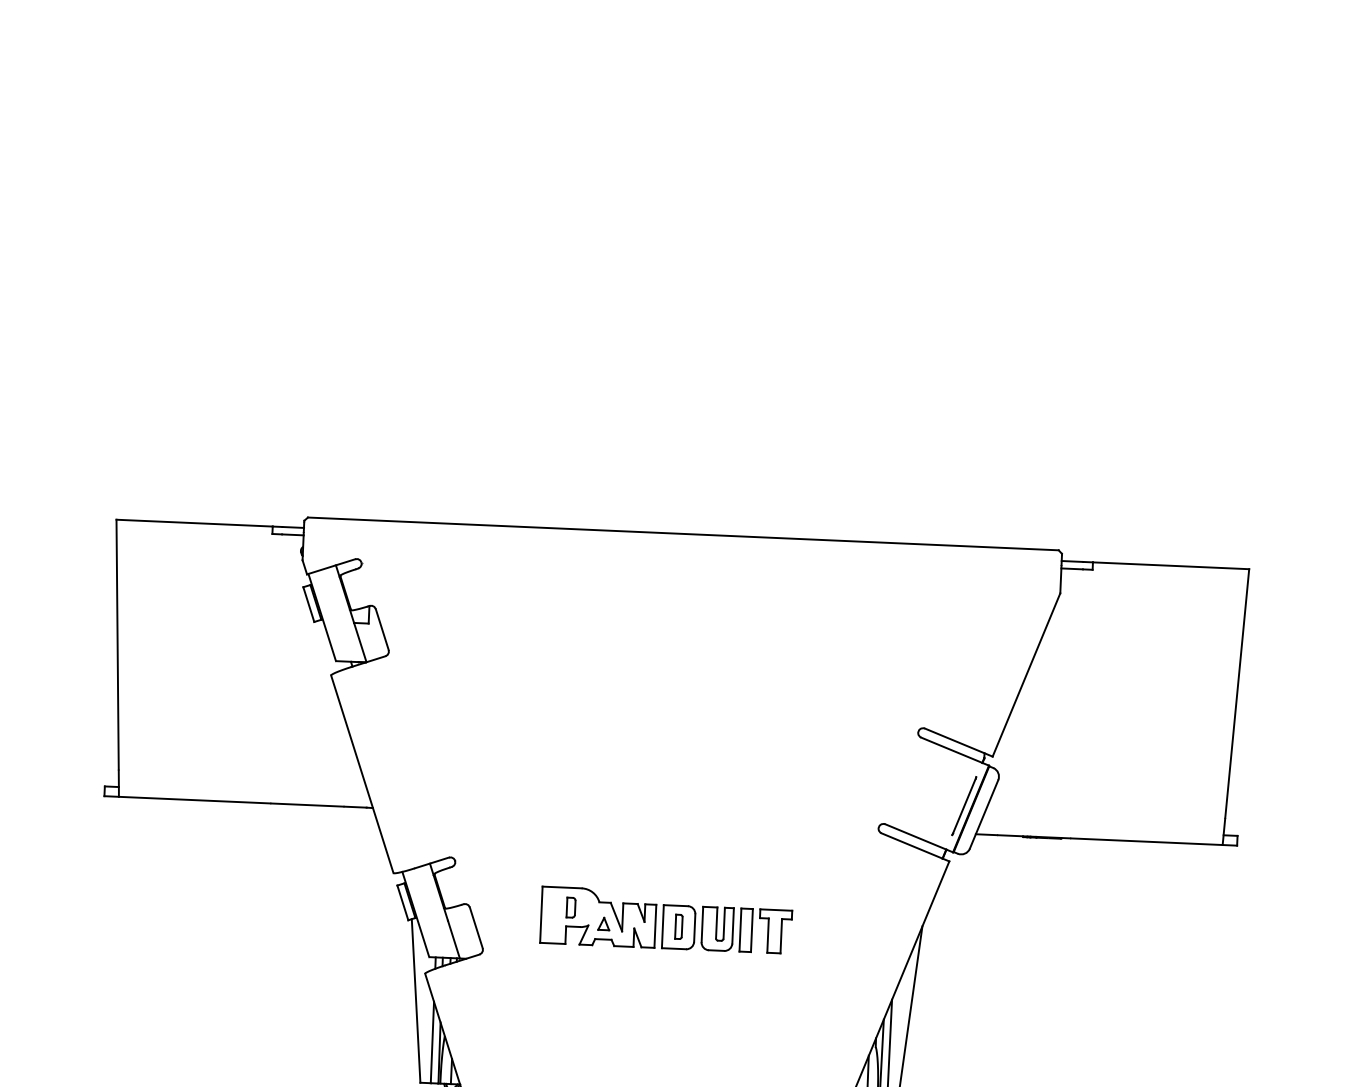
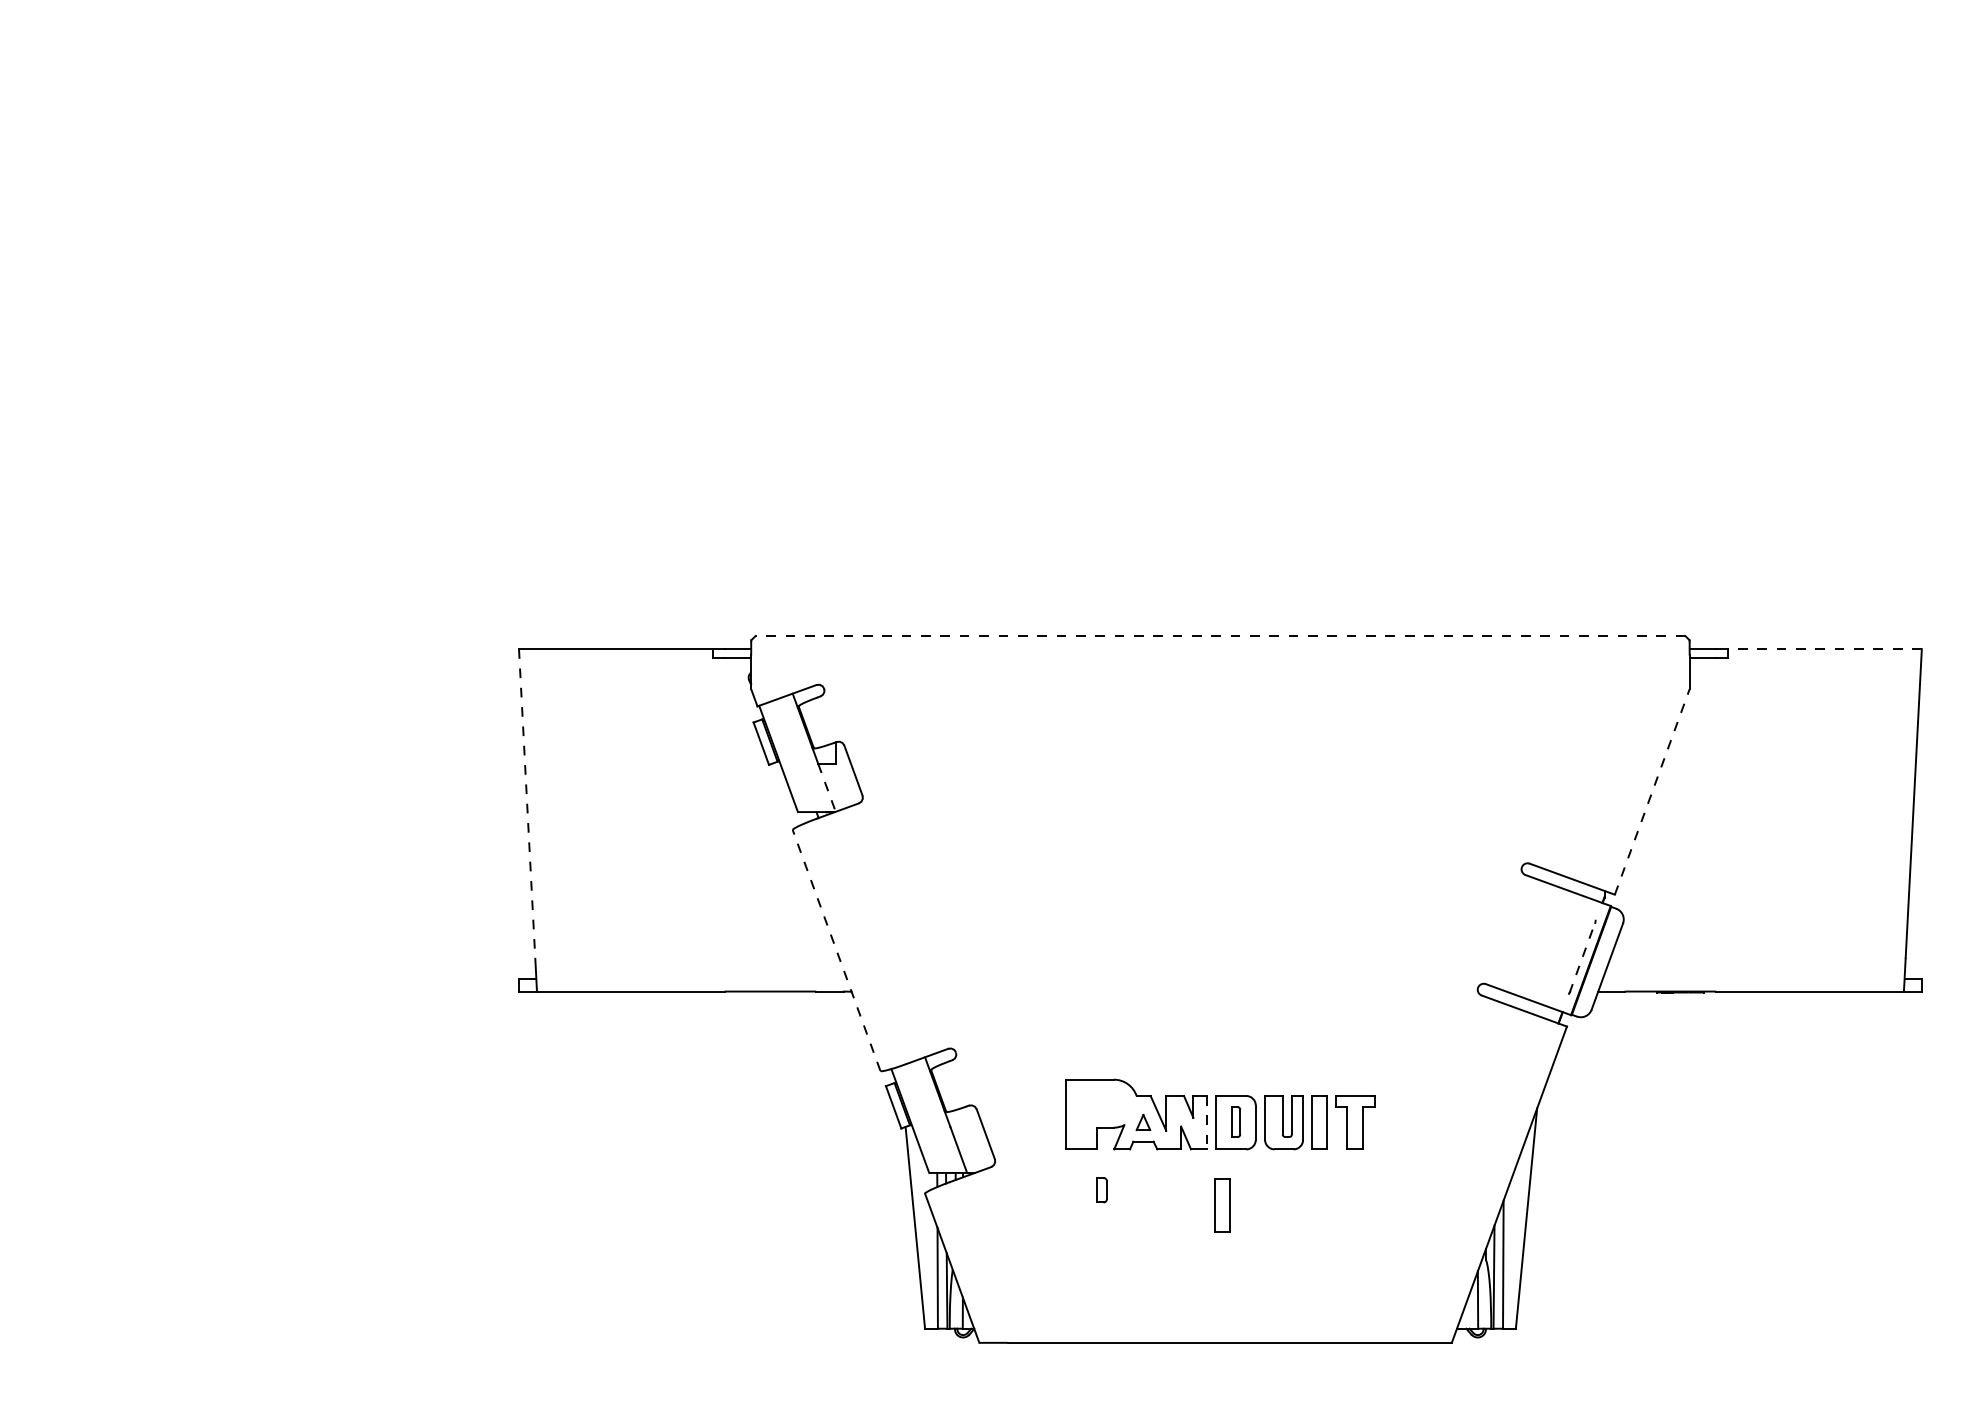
line: (683, 534) -> (1220, 636), solid -> dashed
line: (1171, 566) -> (1825, 649), solid -> dashed
line: (360, 643) -> (827, 788), solid -> dashed
line: (117, 644) -> (527, 803), solid -> dashed
line: (1026, 674) -> (1652, 791), solid -> dashed
line: (362, 774) -> (836, 950), solid -> dashed
line: (964, 806) -> (1582, 957), solid -> dashed
part: (570, 907) -> (1101, 1190), moved
line: (655, 926) -> (1207, 1122), solid -> dashed
part: (664, 993) -> (1222, 1205), added

